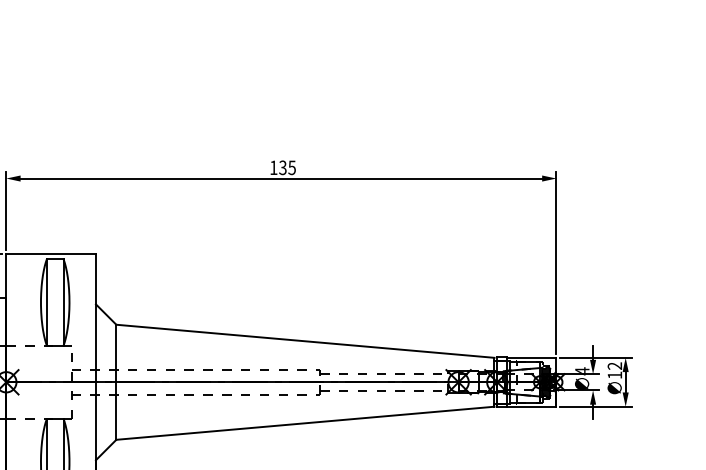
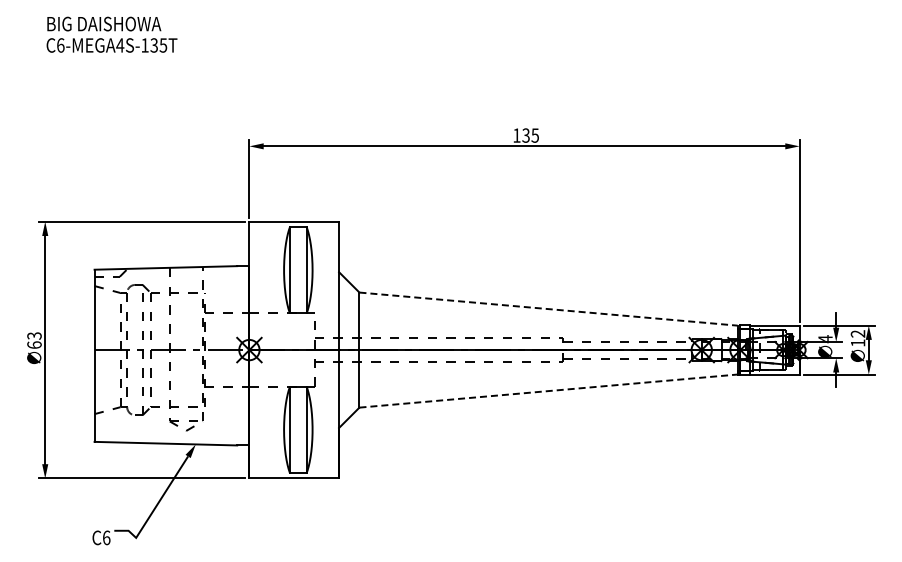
line: (305, 341) -> (548, 309), solid -> dashed
line: (305, 423) -> (548, 391), solid -> dashed

